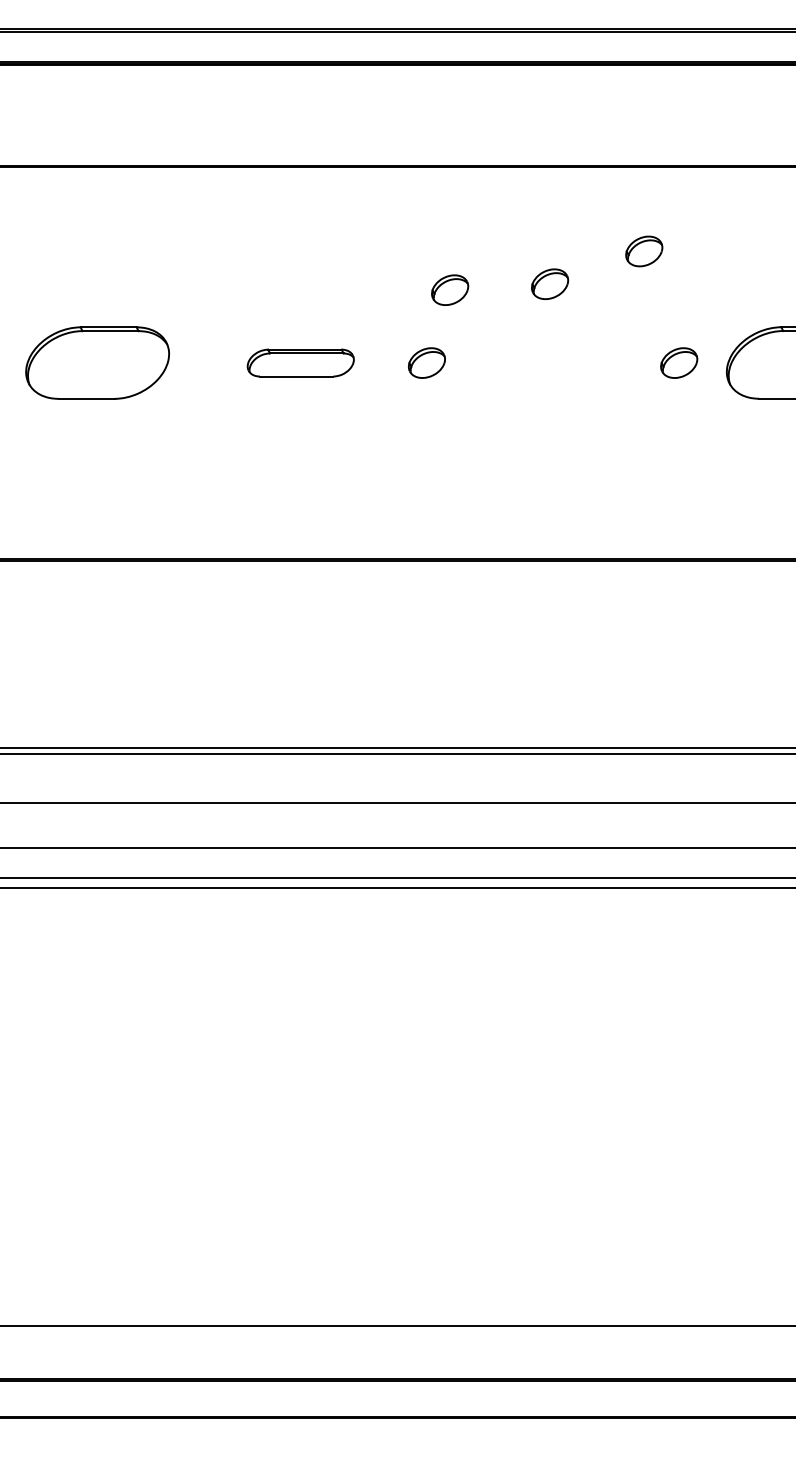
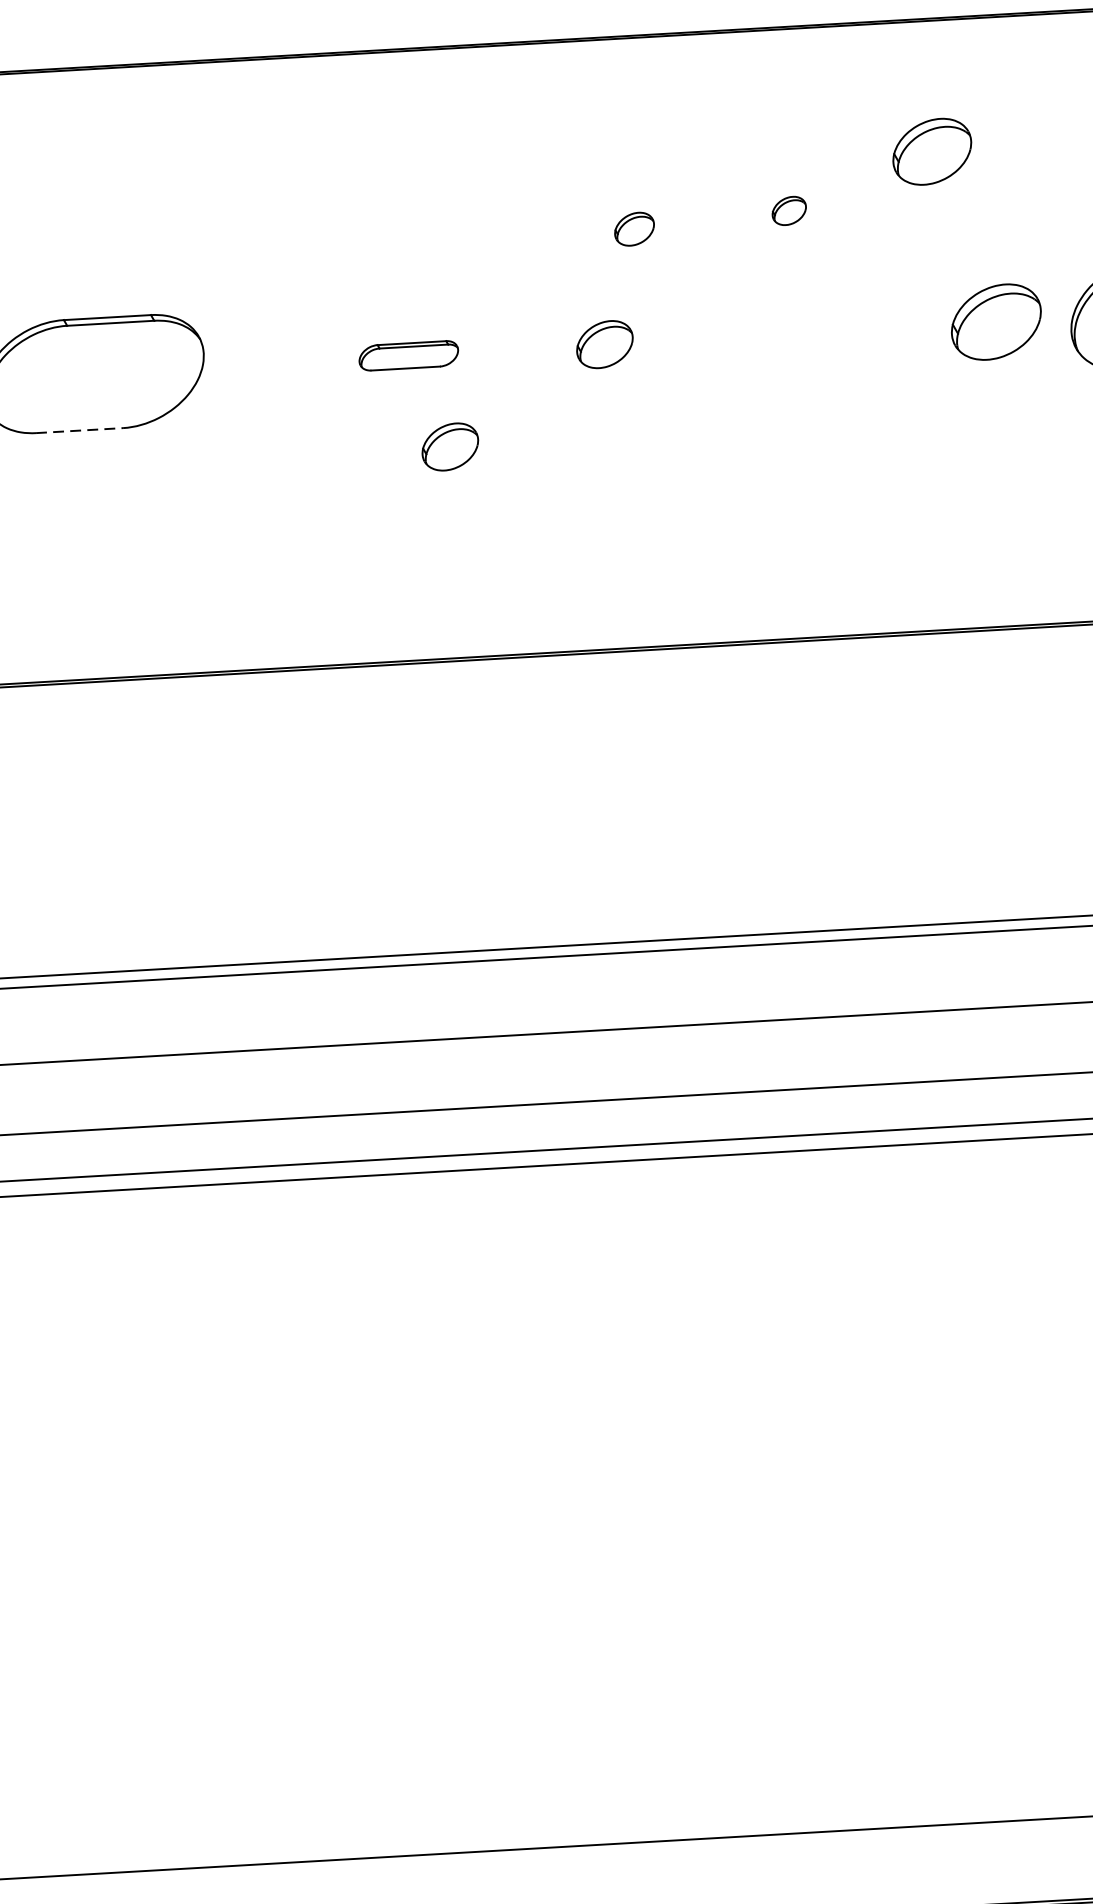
part: (644, 251) -> (932, 151), size x1.4
part: (550, 283) -> (789, 209), size x0.6
part: (450, 289) -> (634, 228), size x0.7
part: (300, 362) -> (408, 354), size x0.6
part: (679, 362) -> (997, 321), size x1.6
line: (87, 398) -> (80, 429), solid -> dashed
part: (323, 422) -> (449, 446), added

